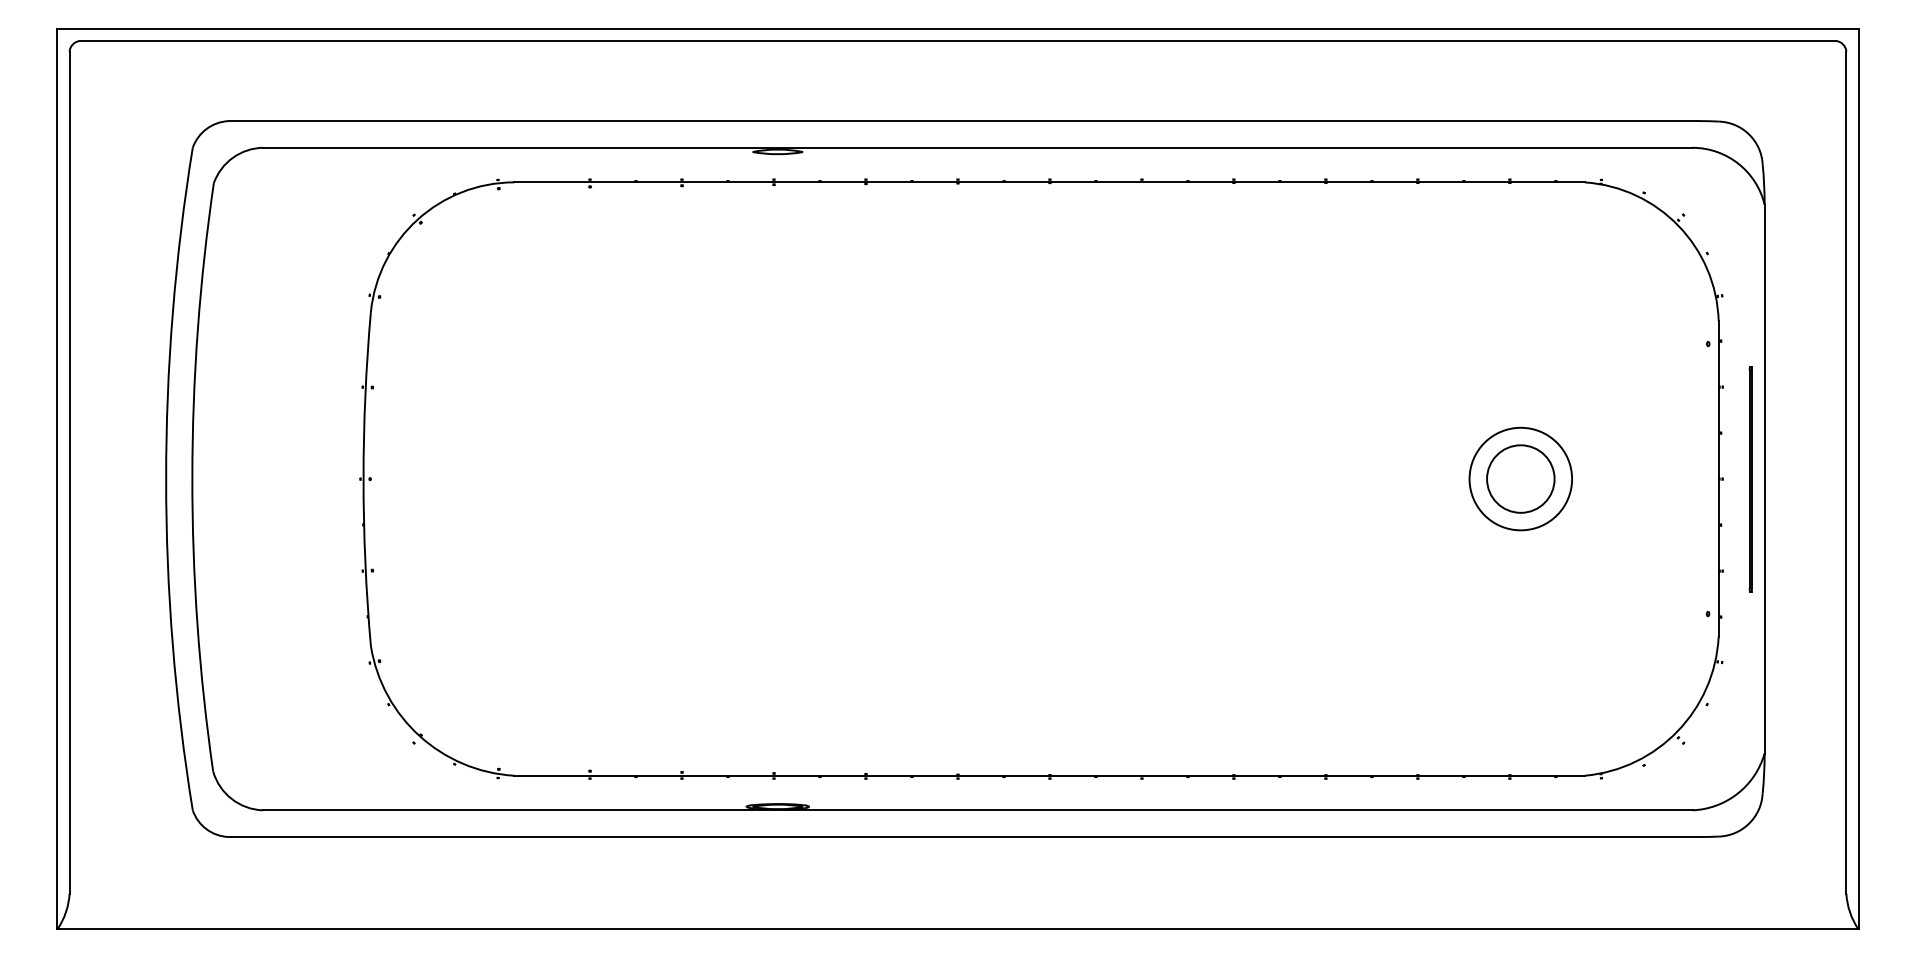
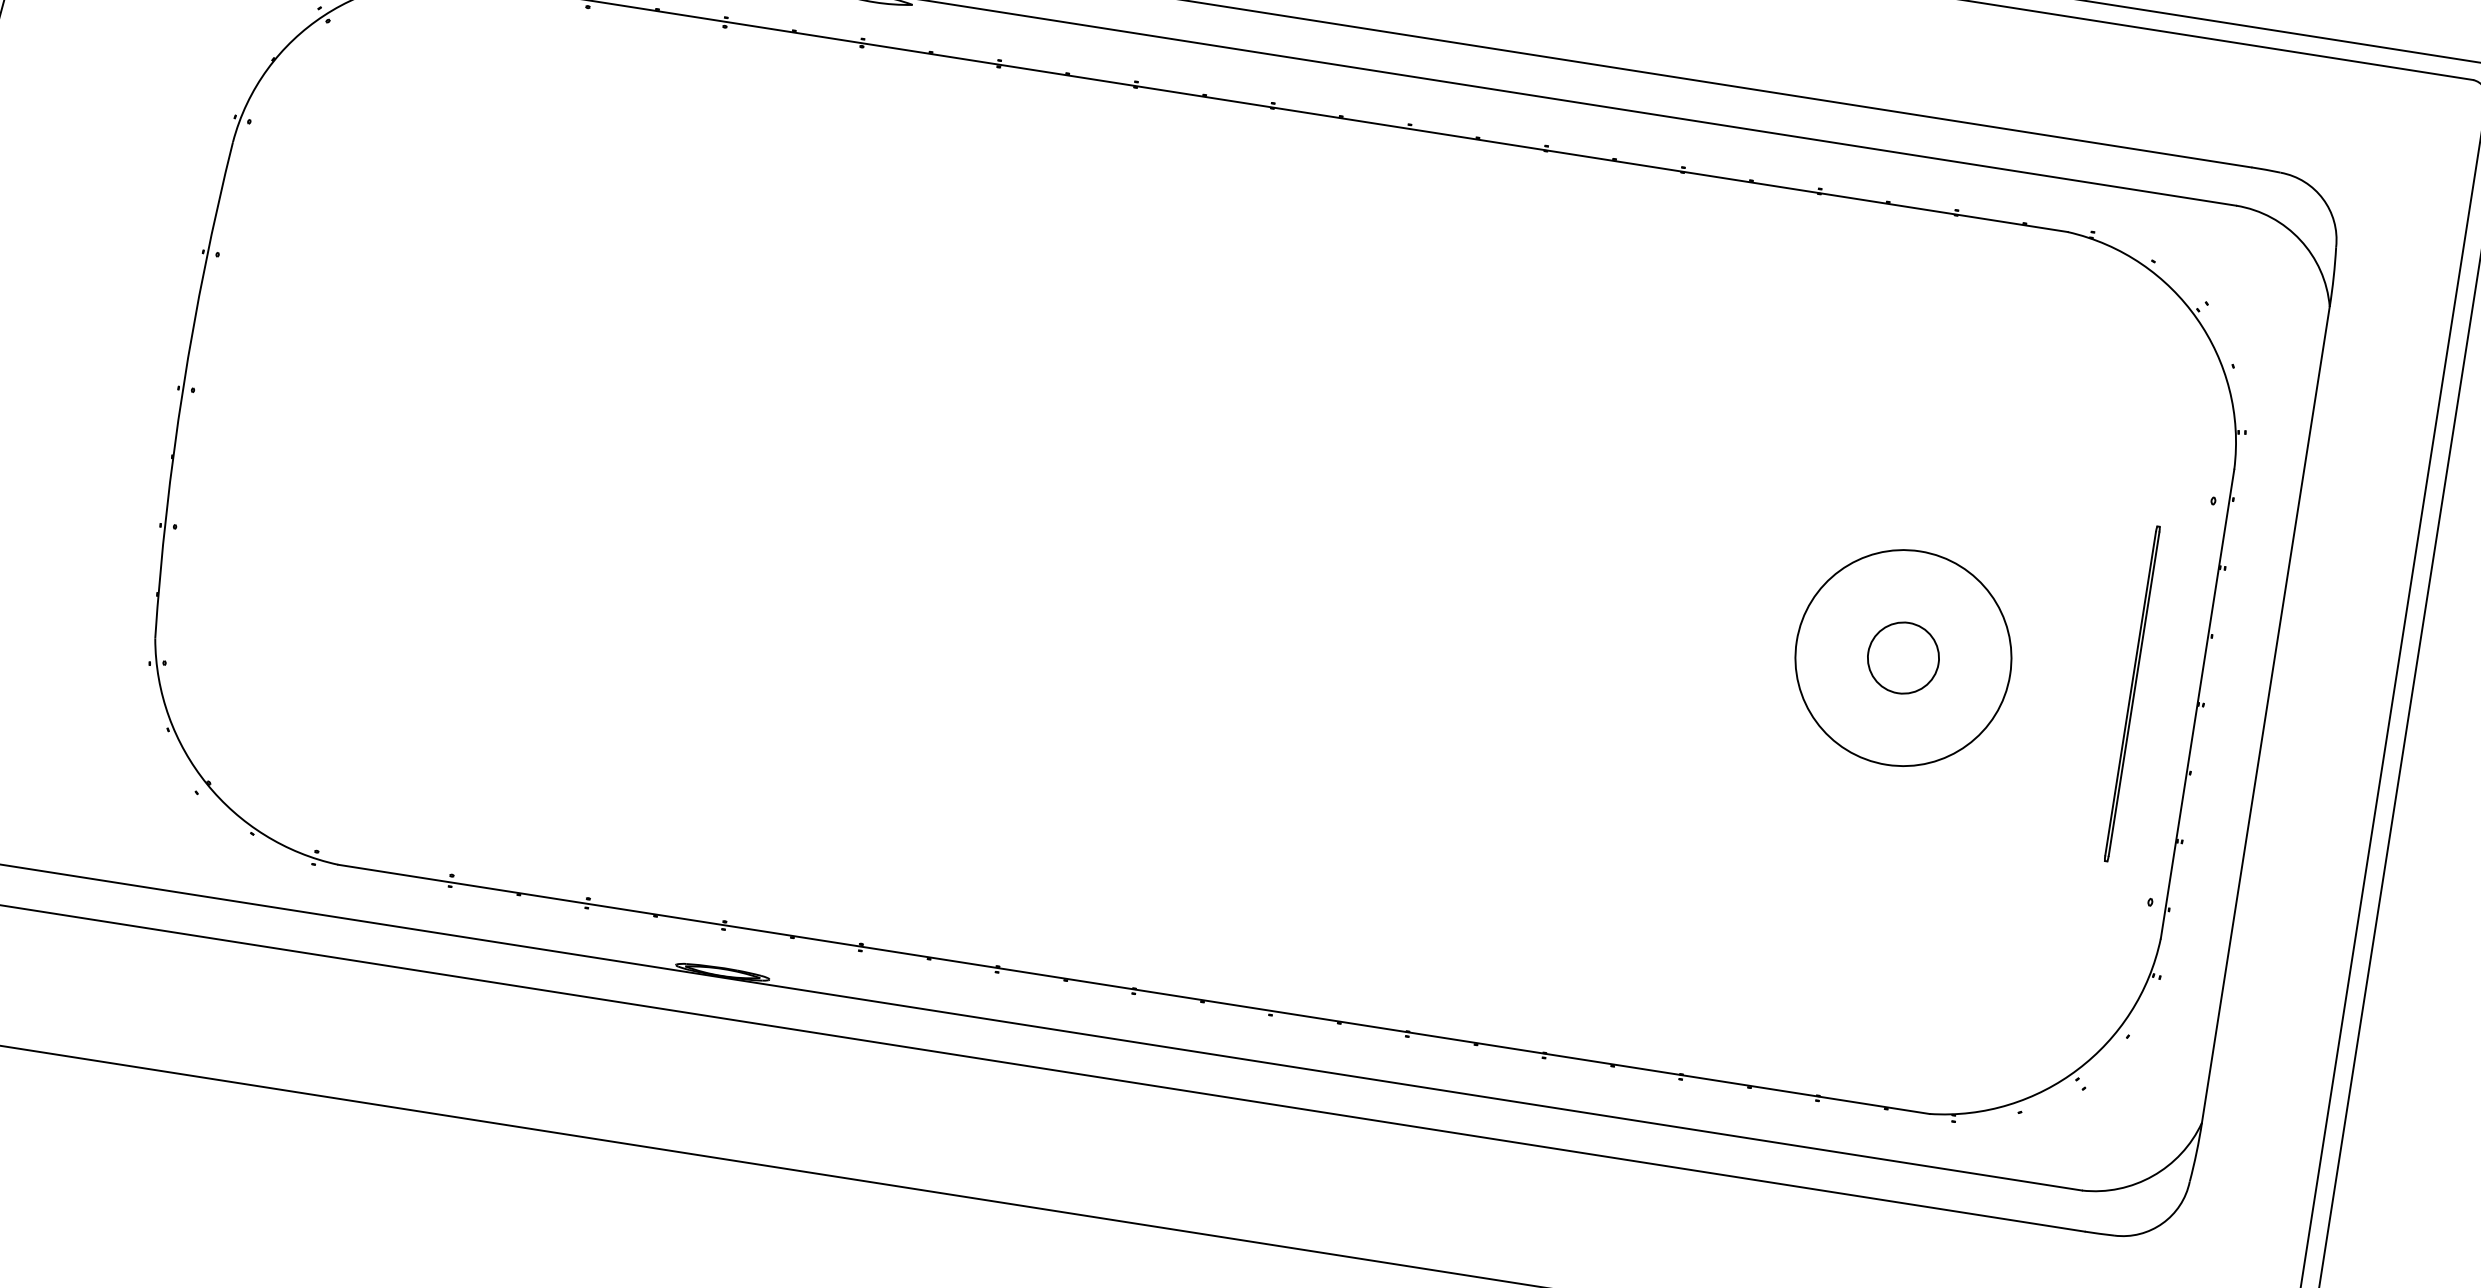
circle: (1520, 478) -> (1903, 657), size x0.7
circle: (1520, 478) -> (1903, 657), size x1.4
line: (1750, 479) -> (2131, 694), moved

